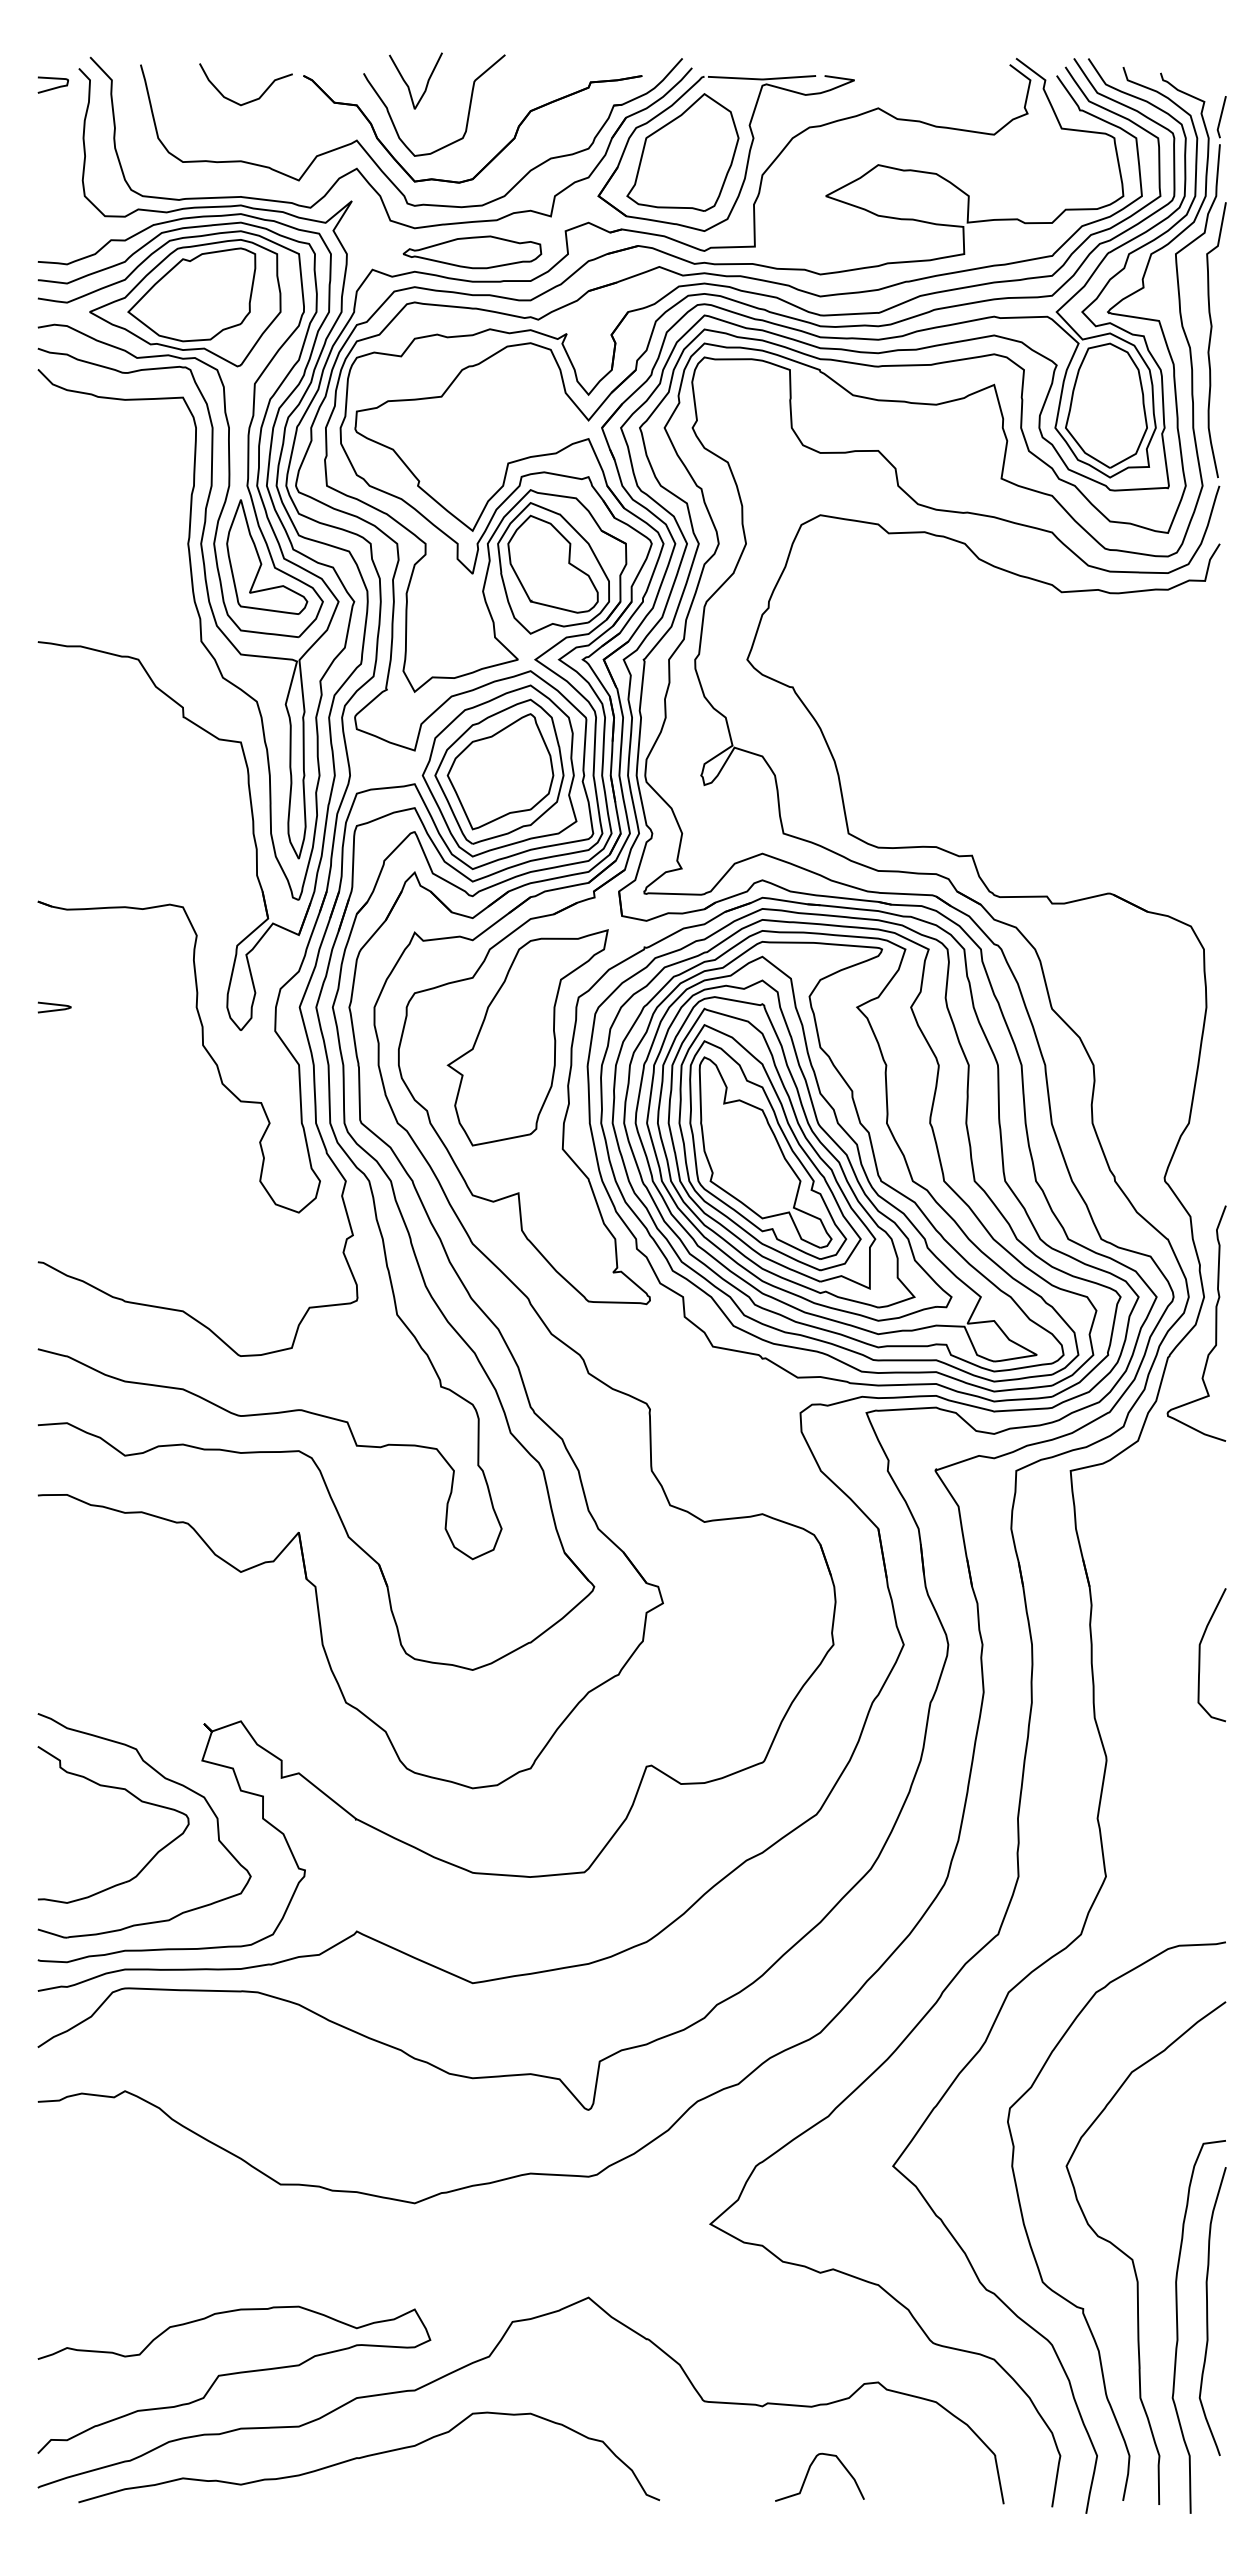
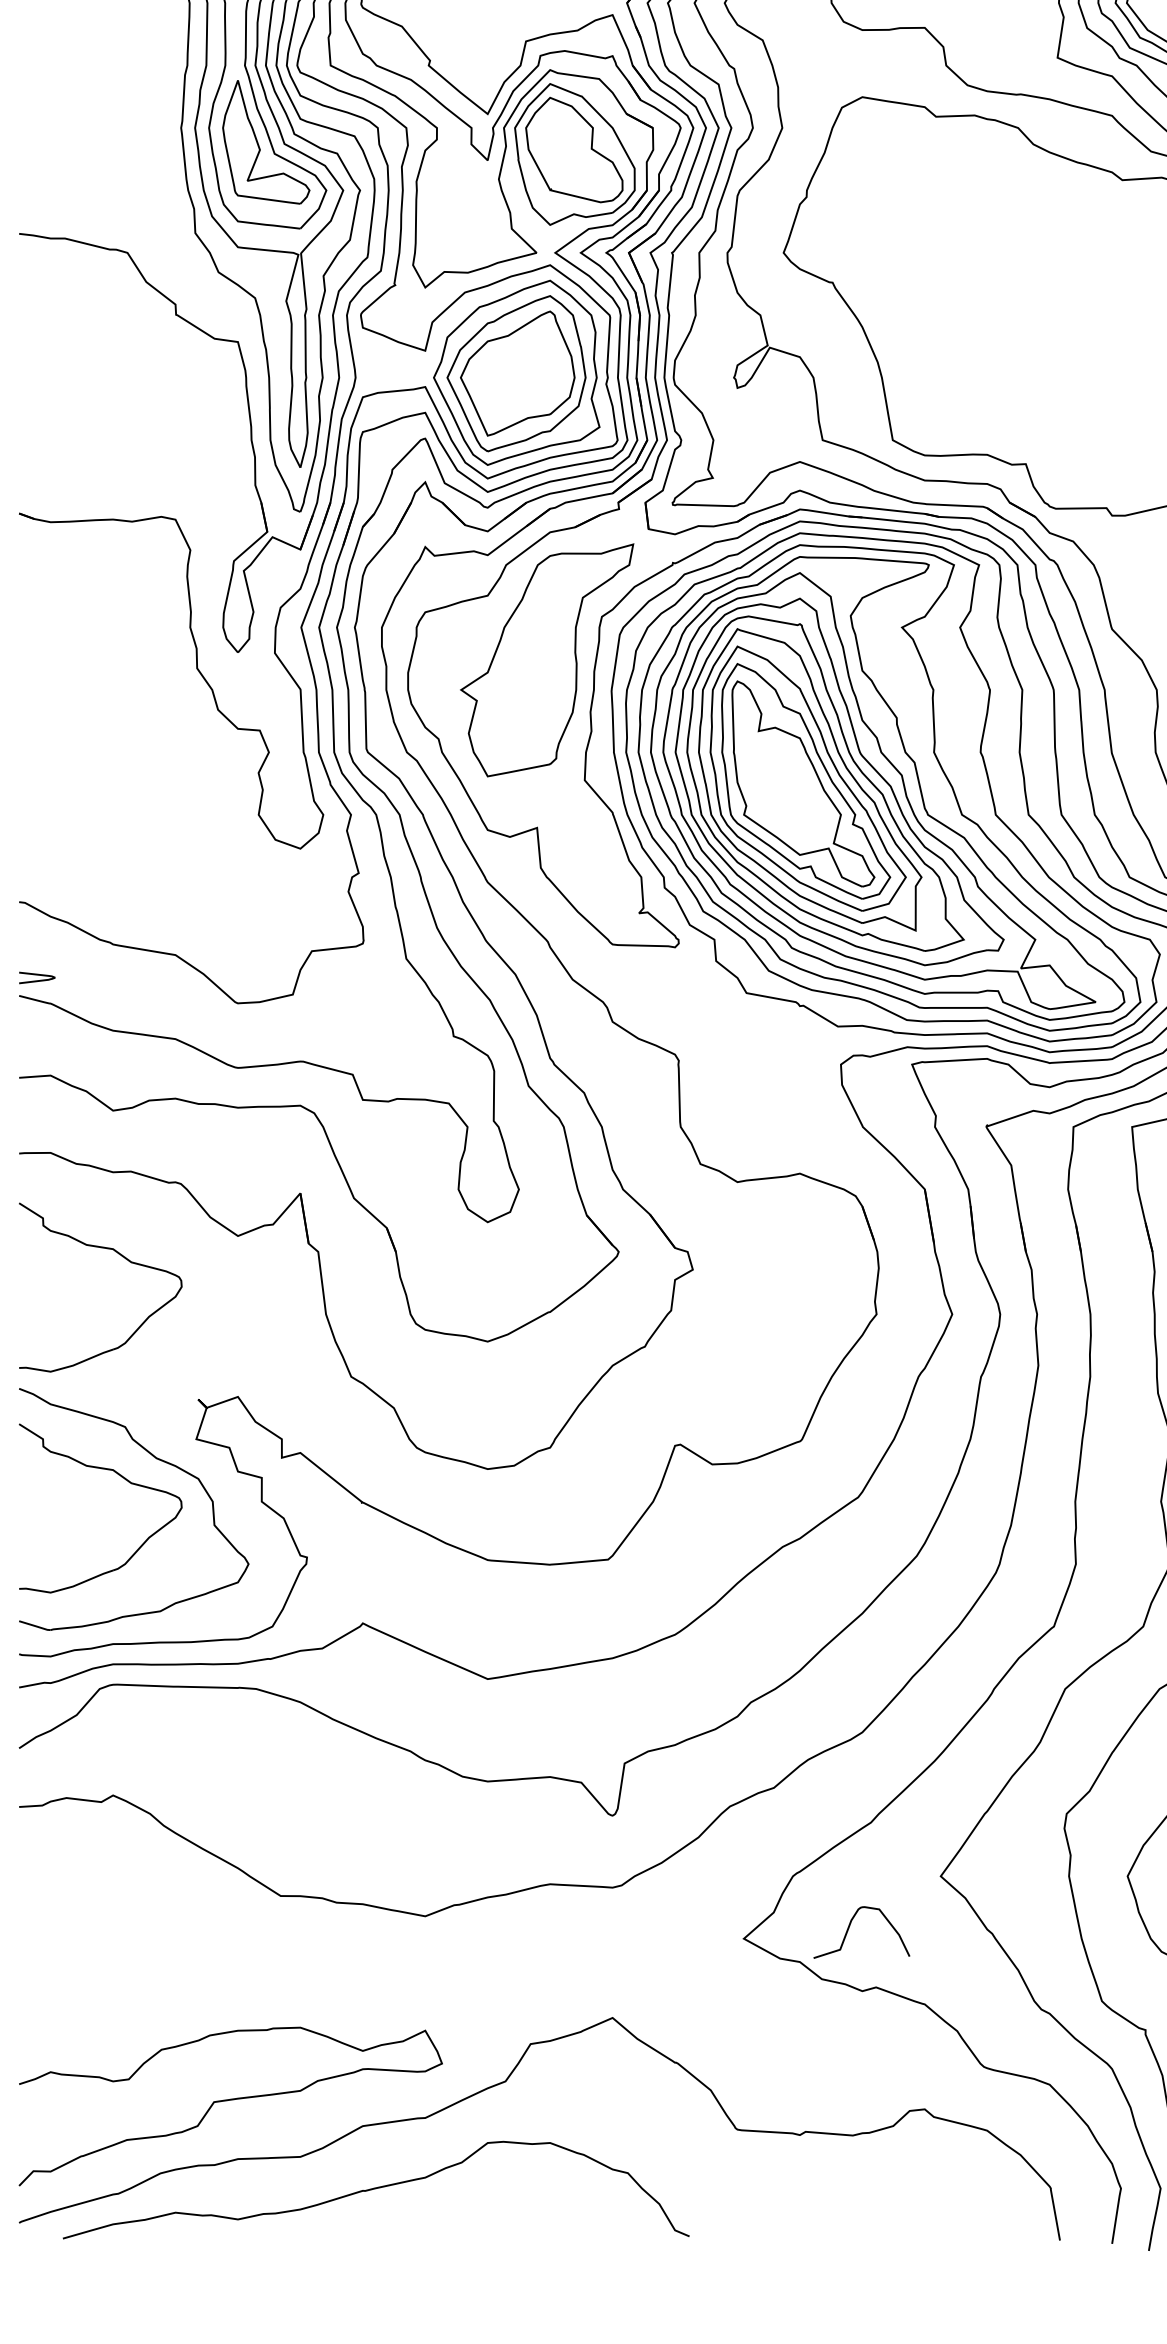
curve: (54, 1005) -> (37, 975), moved
part: (134, 1592) -> (123, 1258), added
curve: (809, 2471) -> (850, 1926), moved

